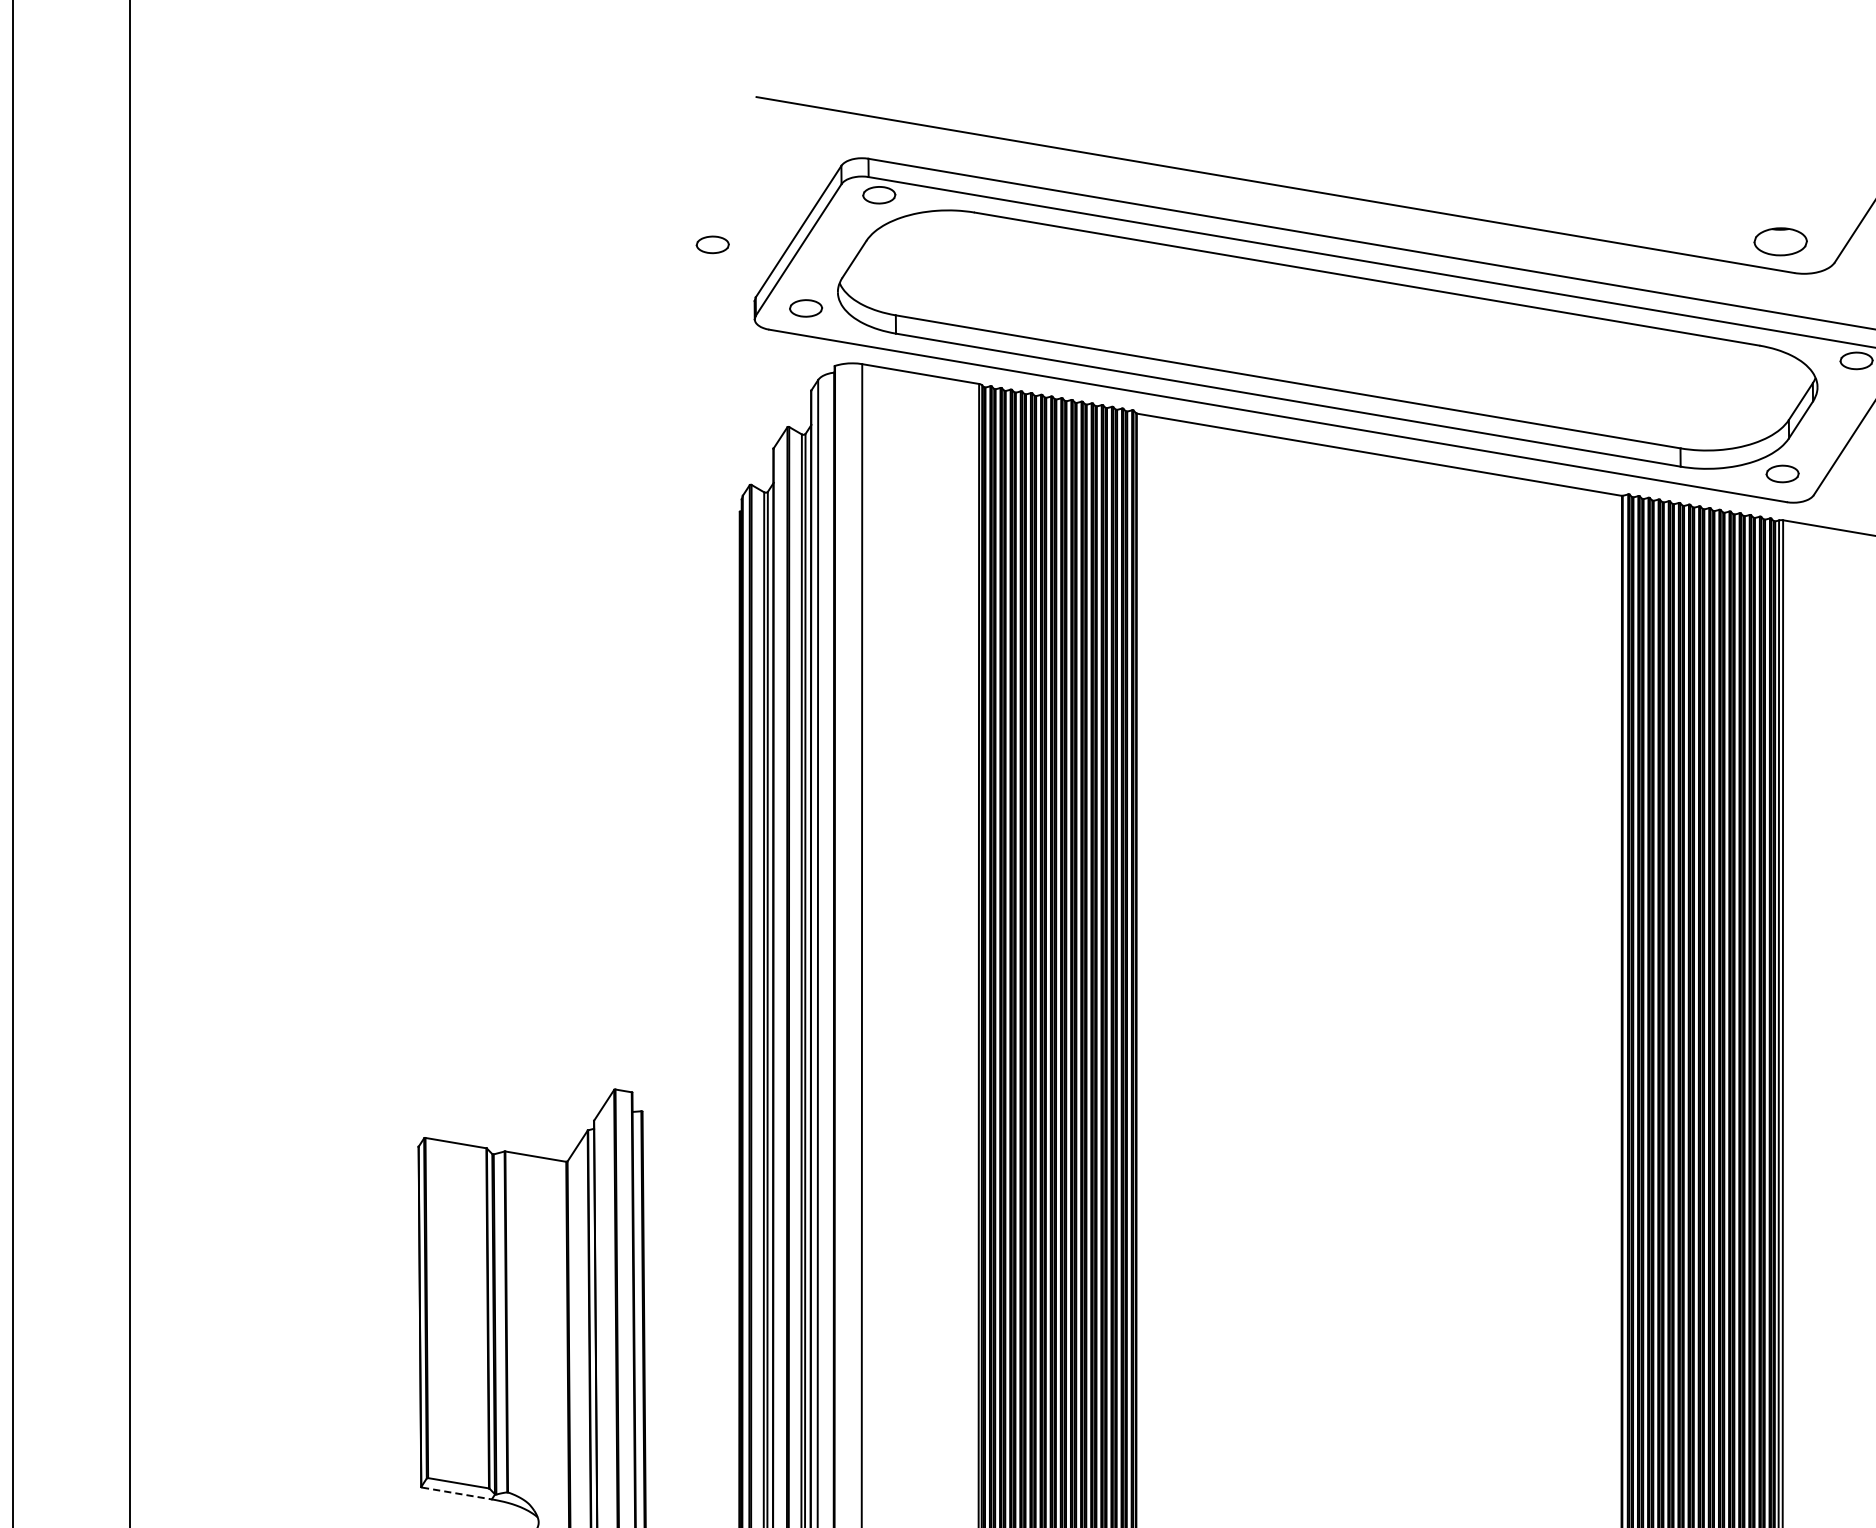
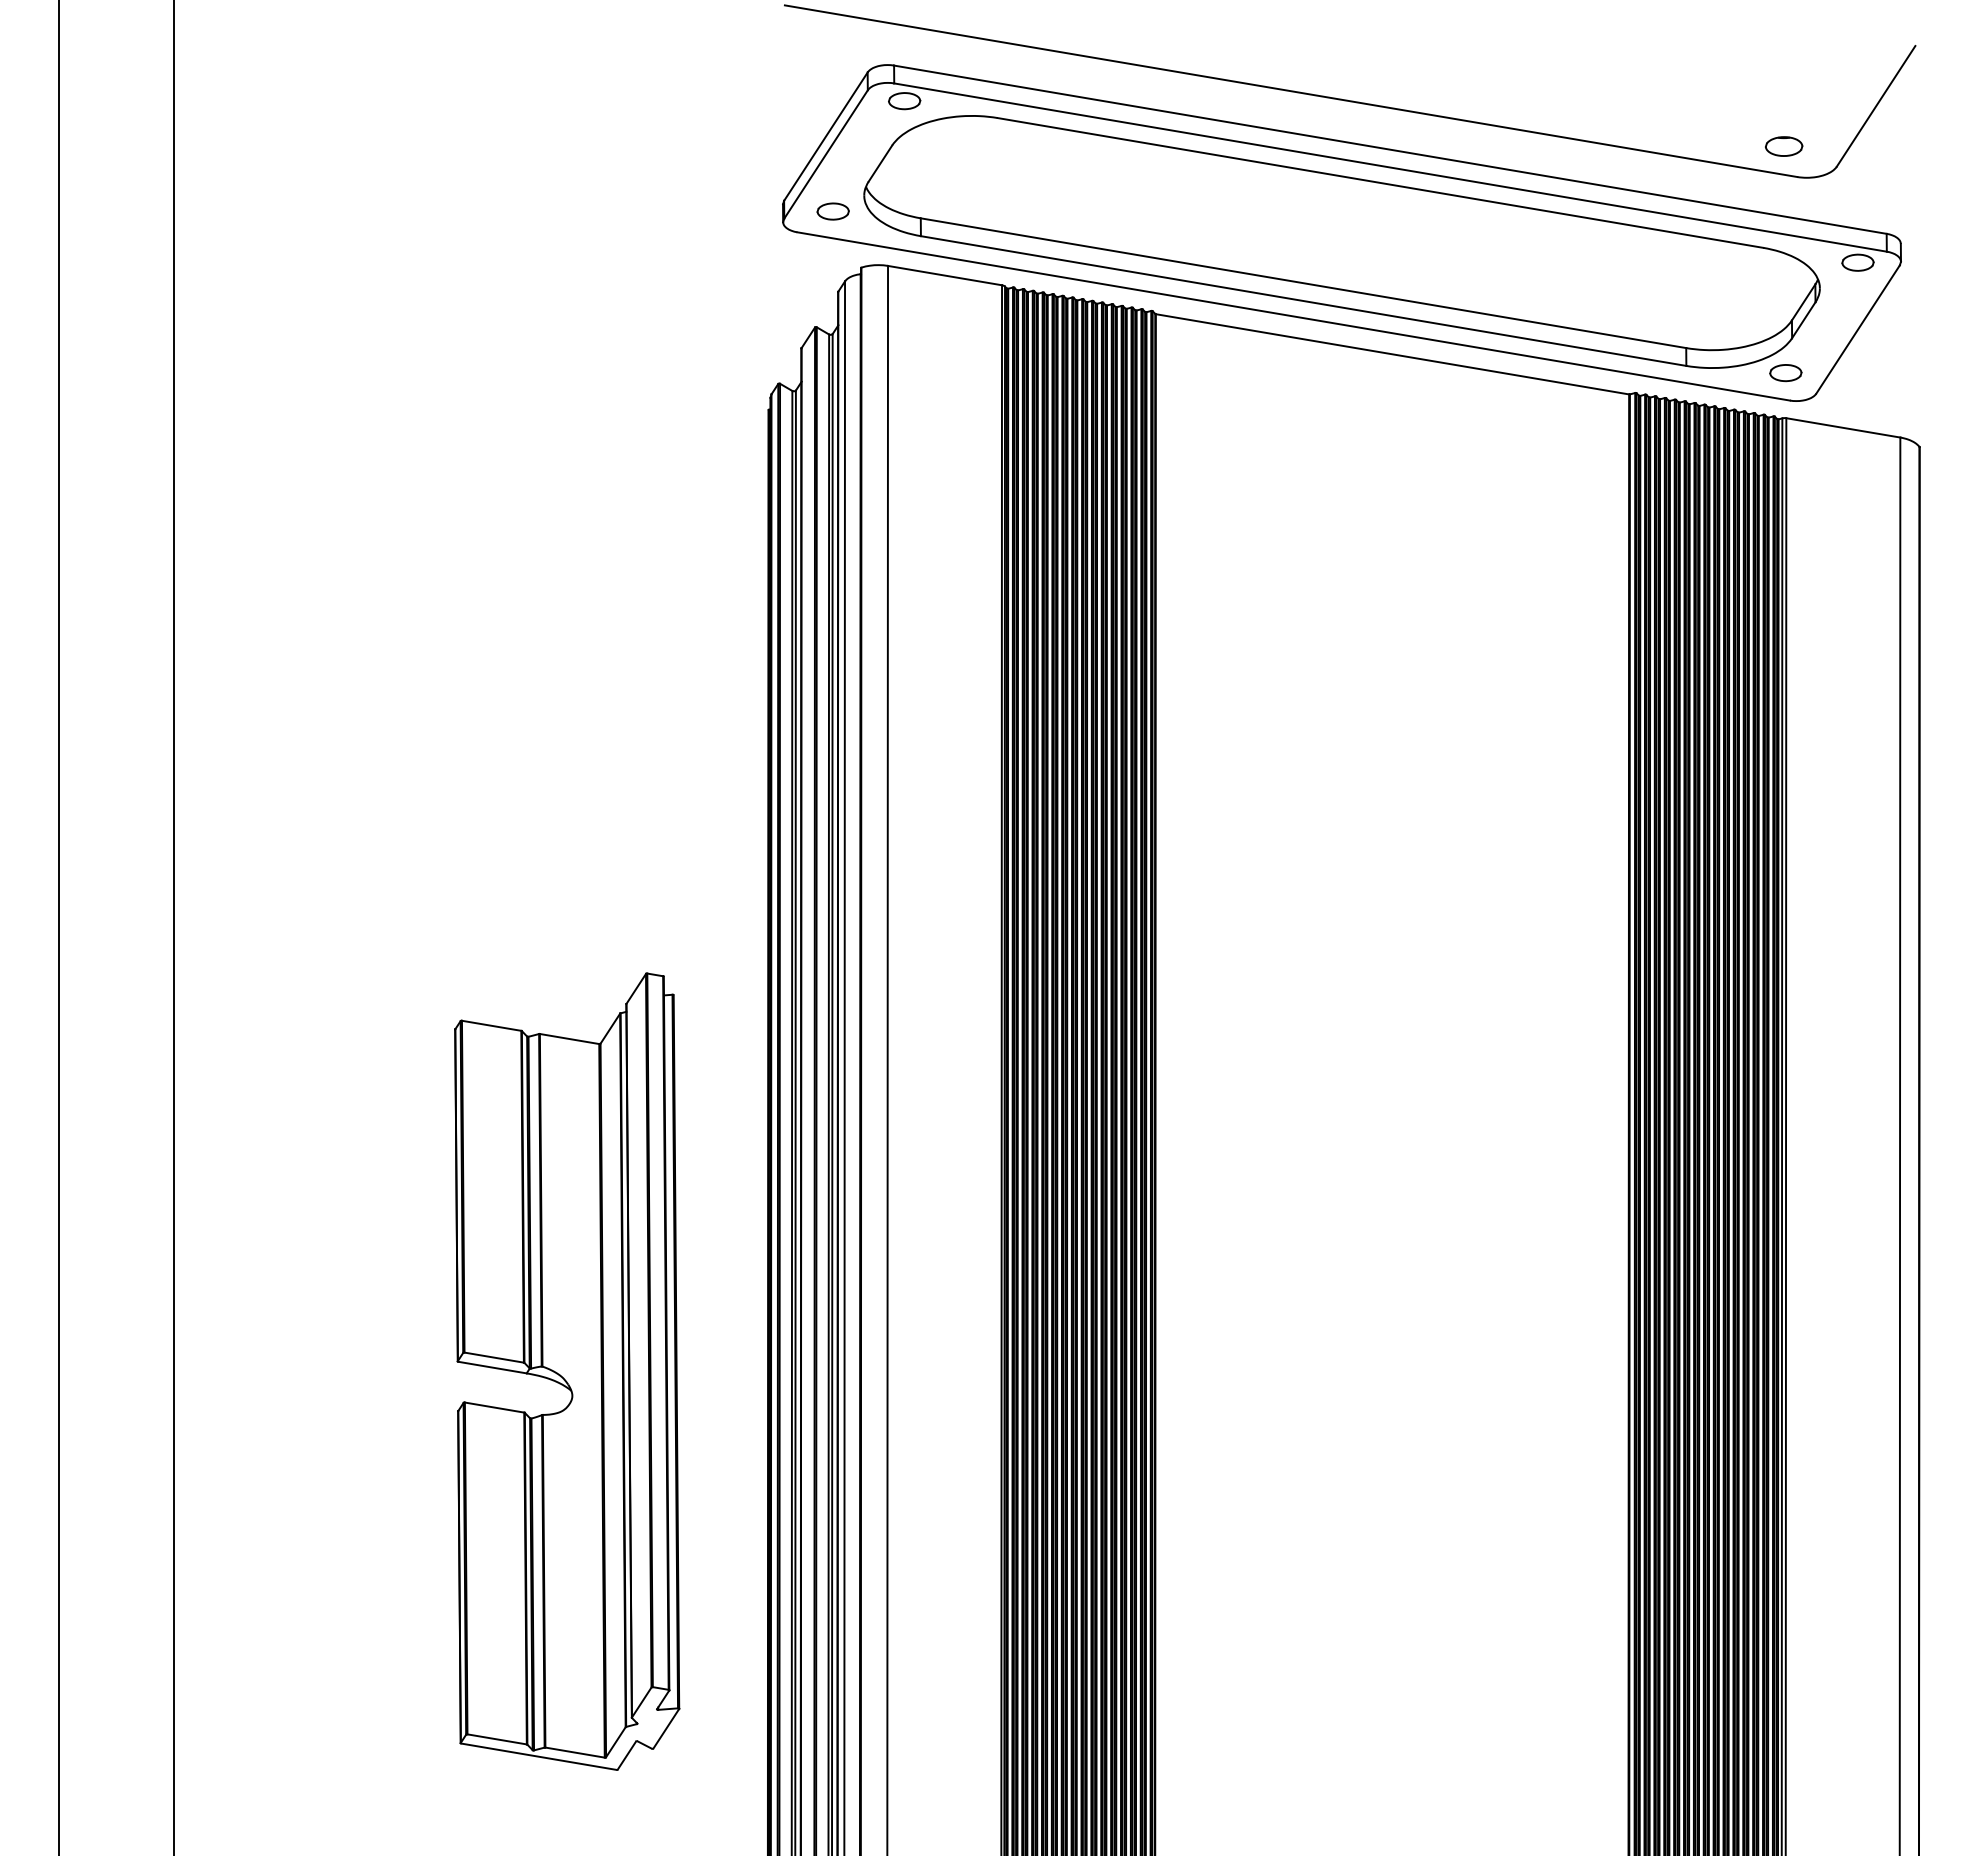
part: (1781, 241) -> (1784, 146), size x0.71
part: (712, 244) -> (741, 149), removed
line: (456, 1493) -> (492, 1367), dashed -> solid

